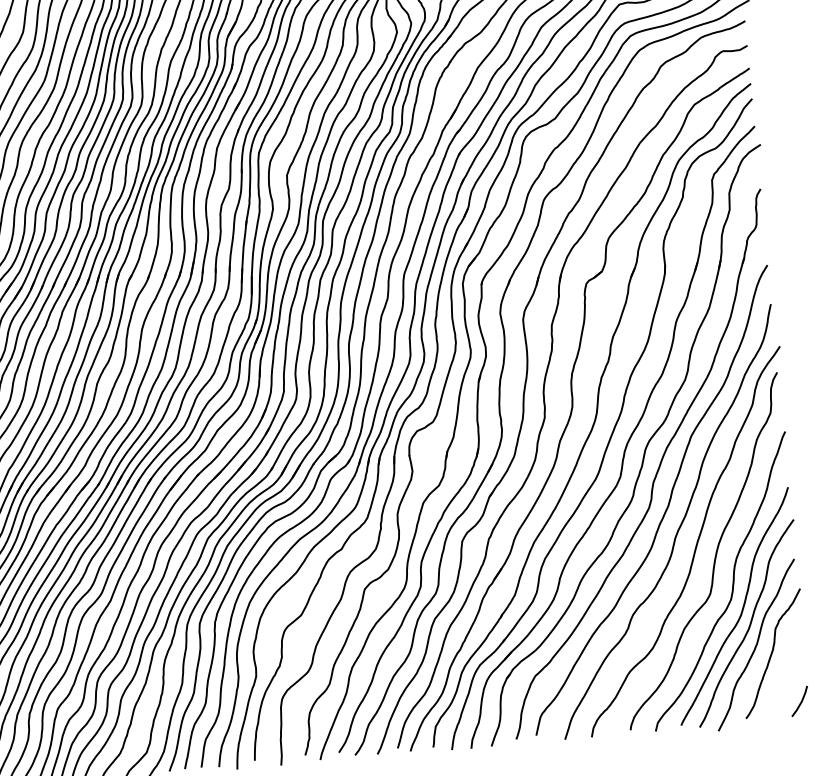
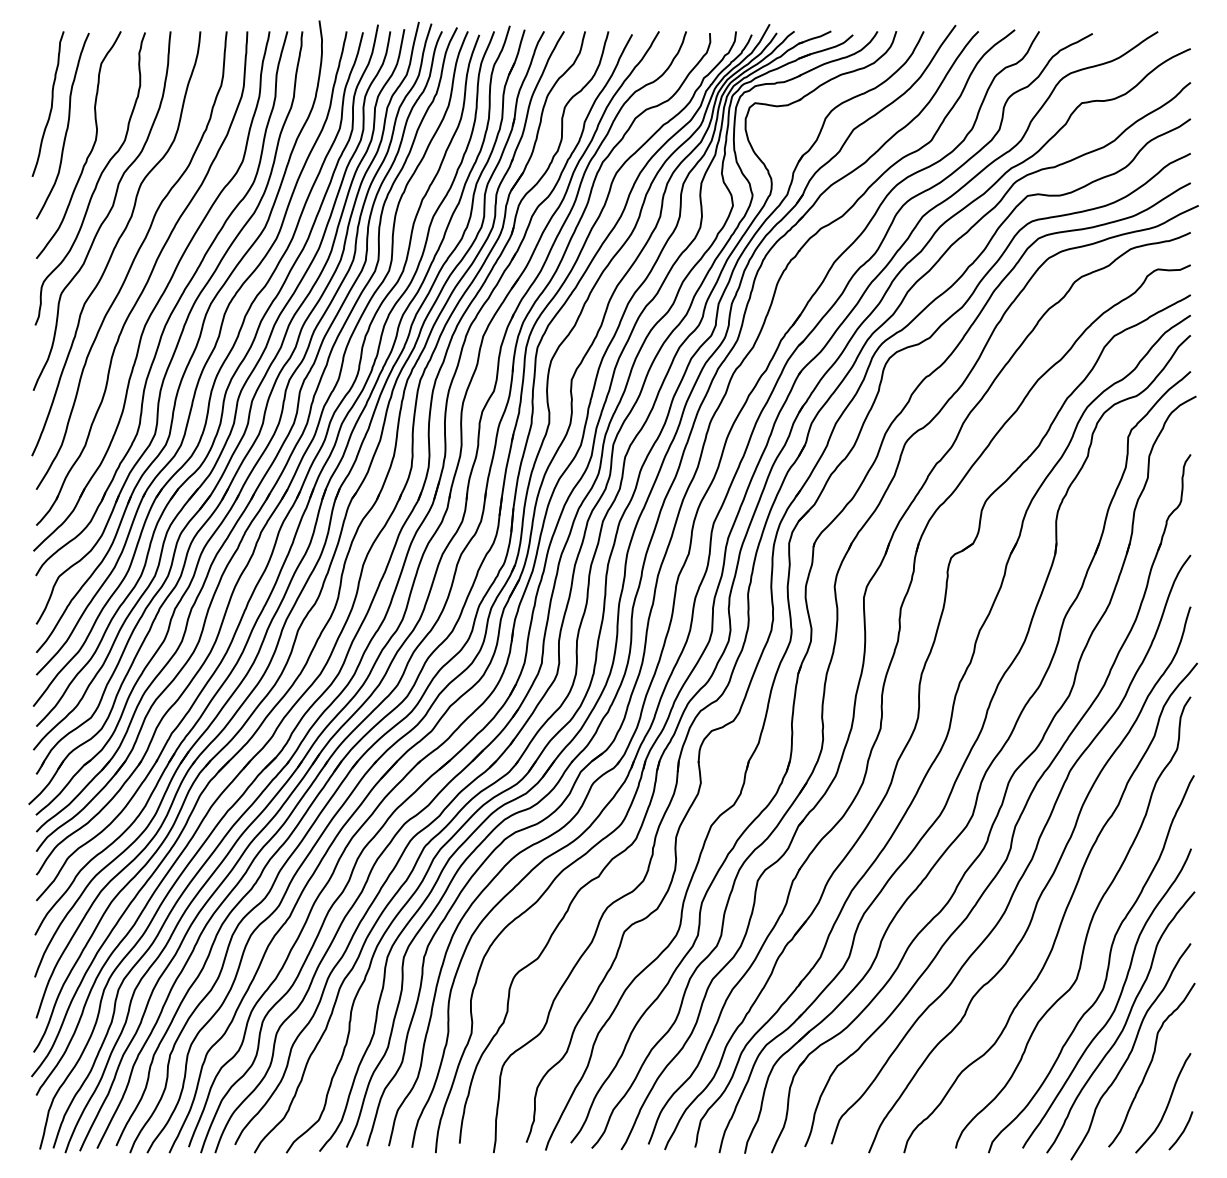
curve: (787, 683) -> (1166, 1105), added

